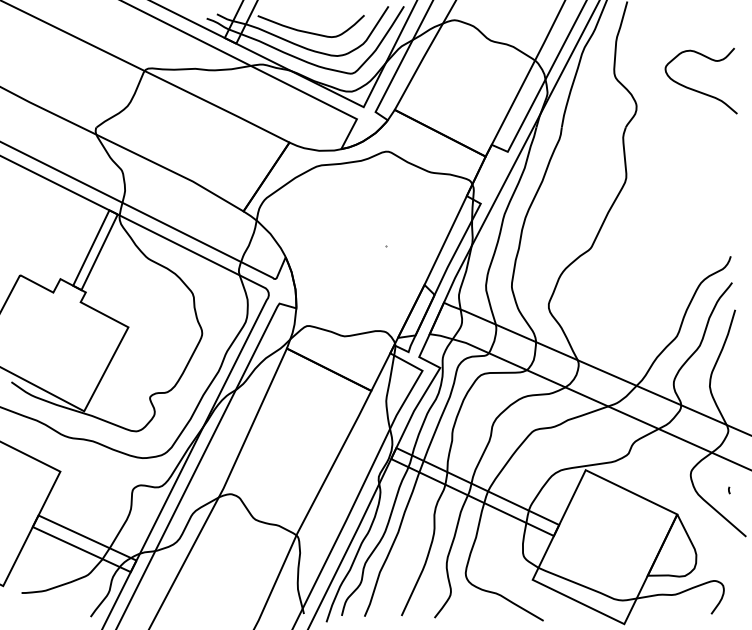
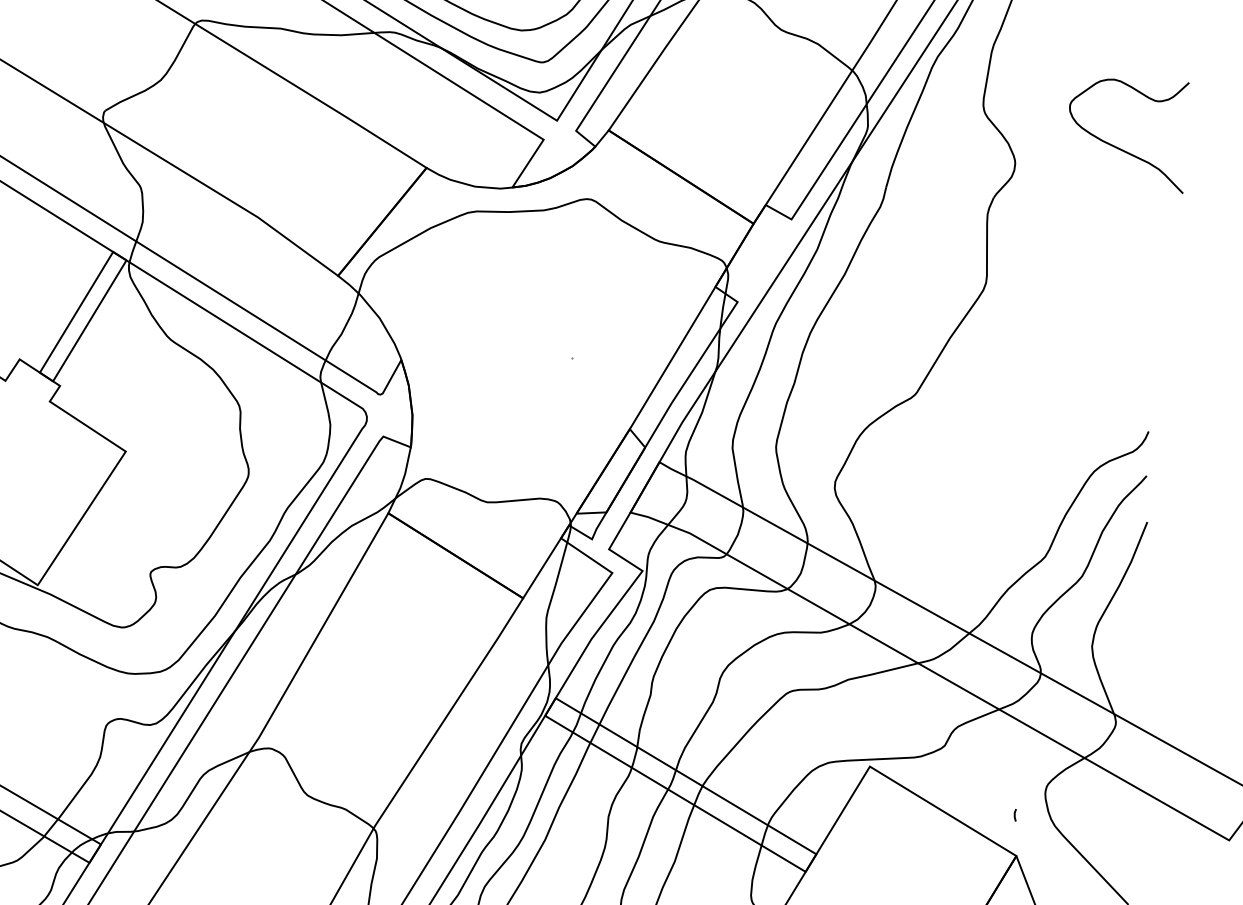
line: (729, 490) -> (1015, 815), moved

